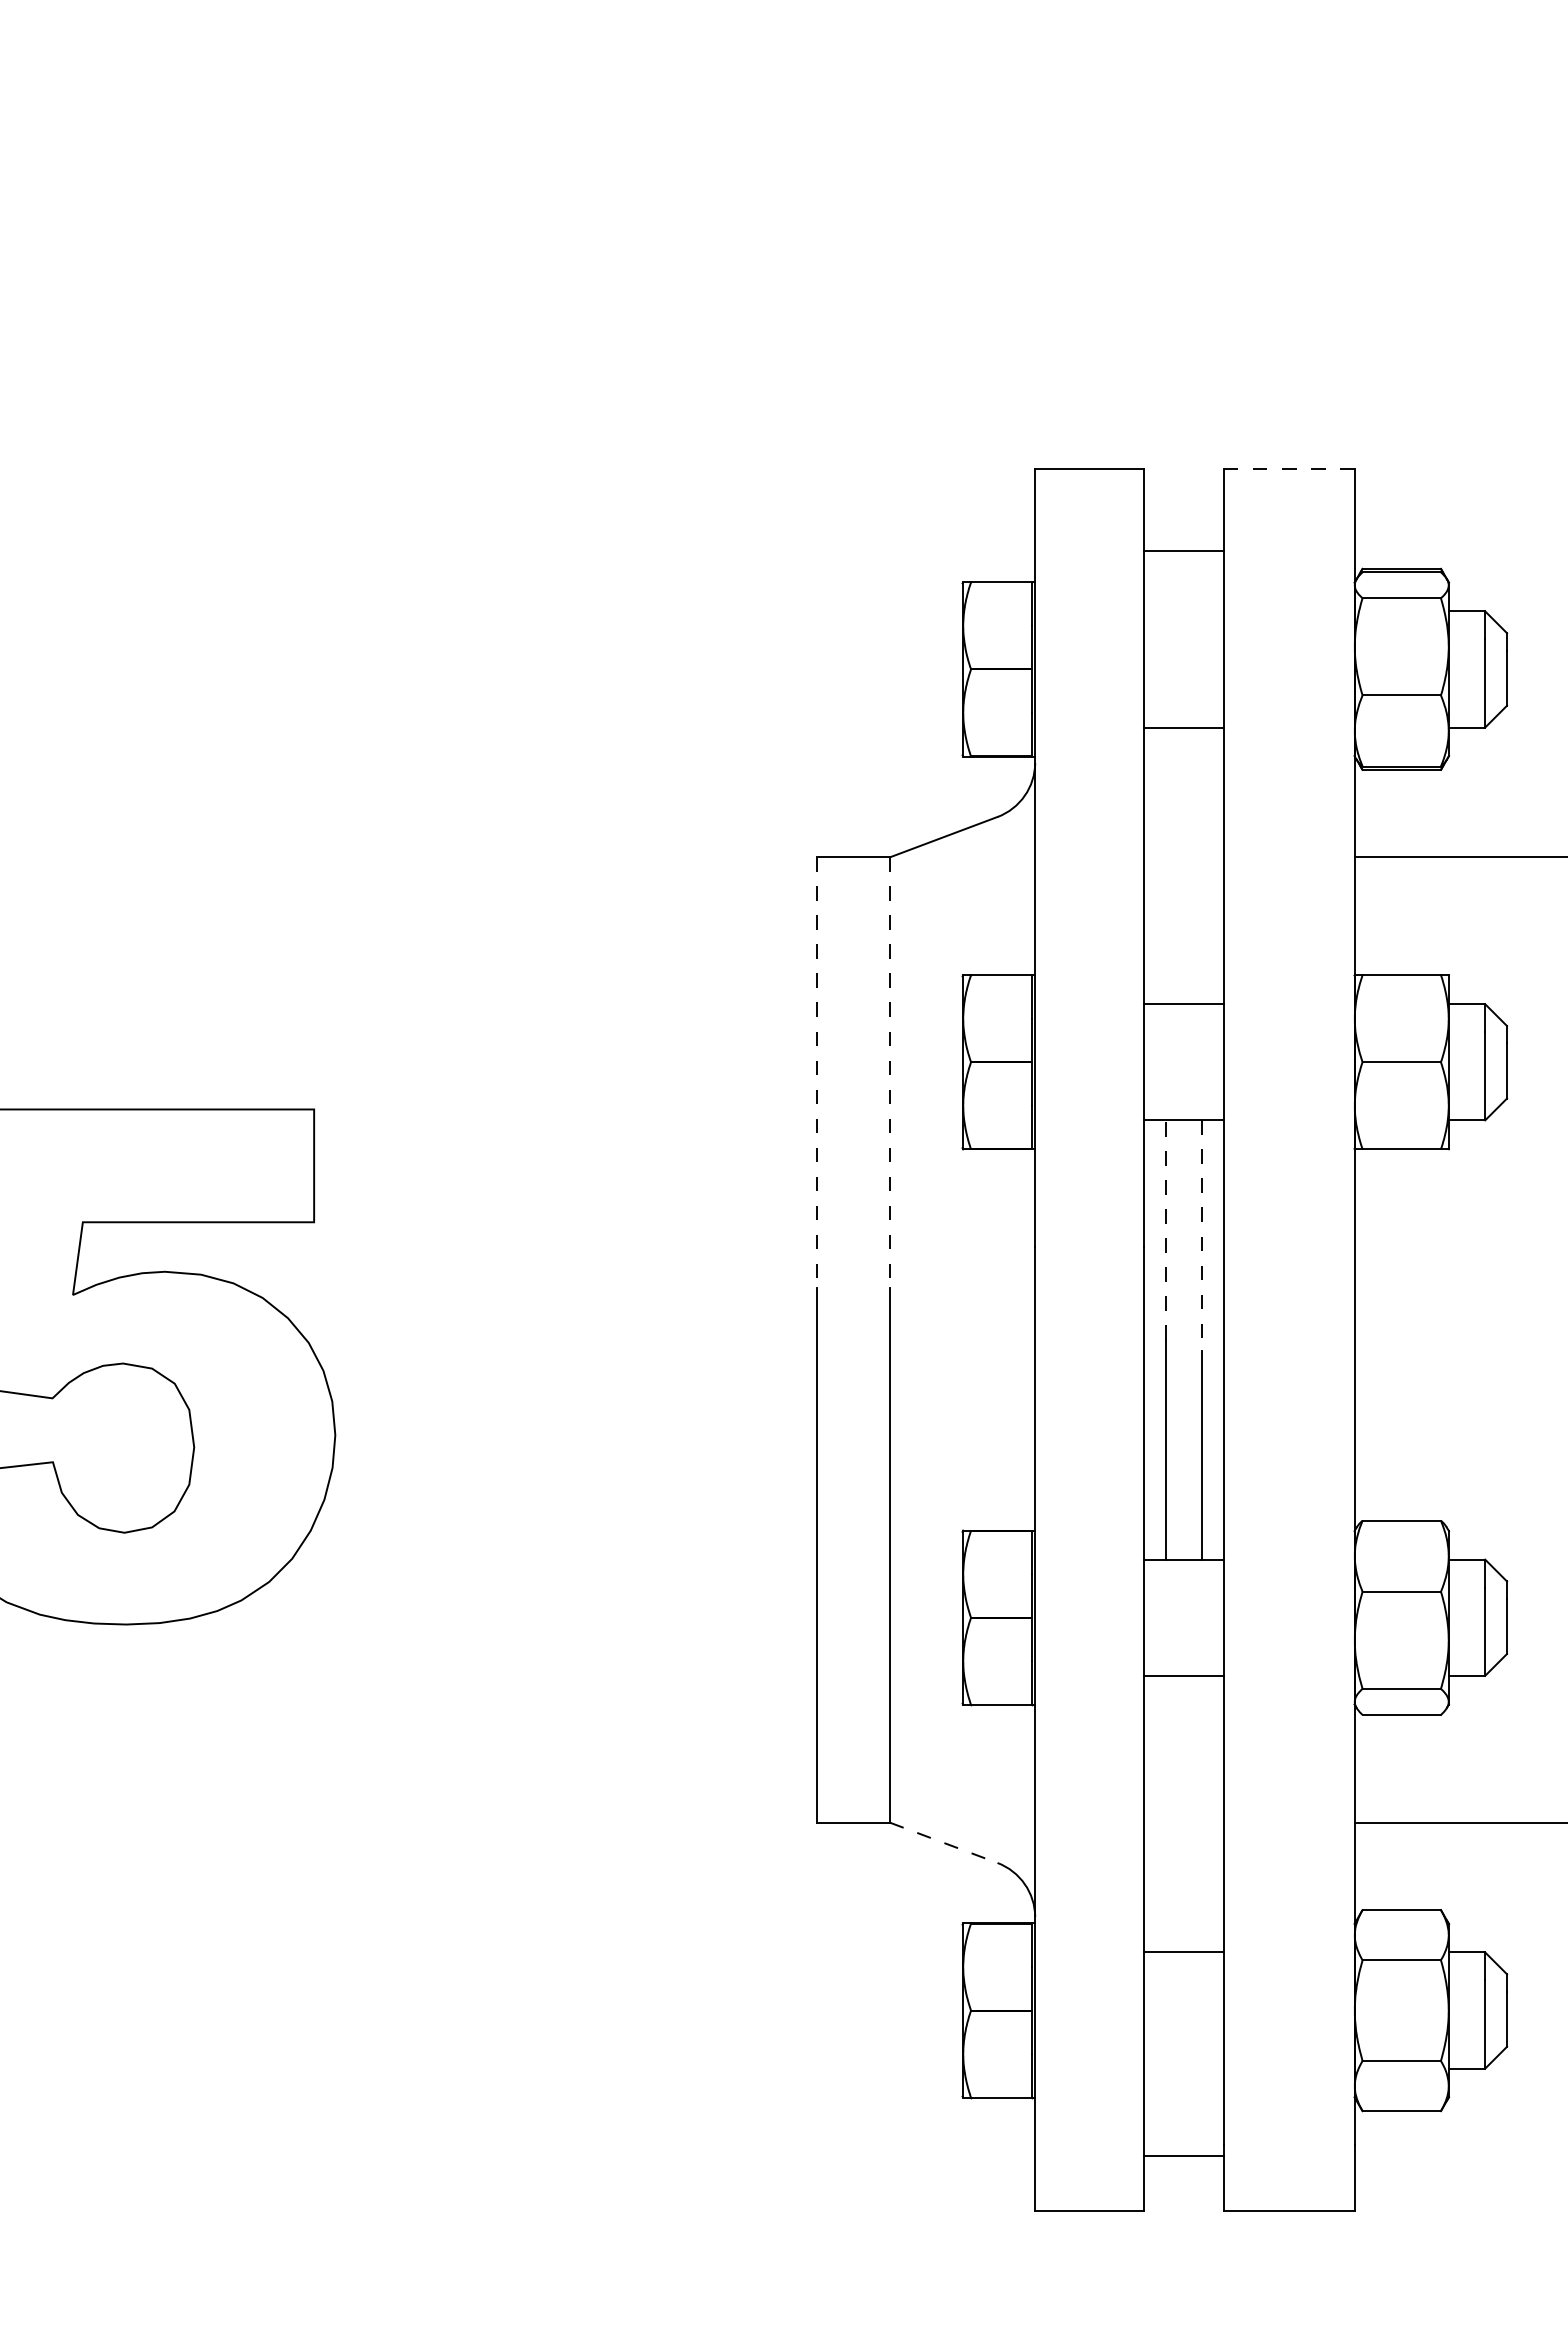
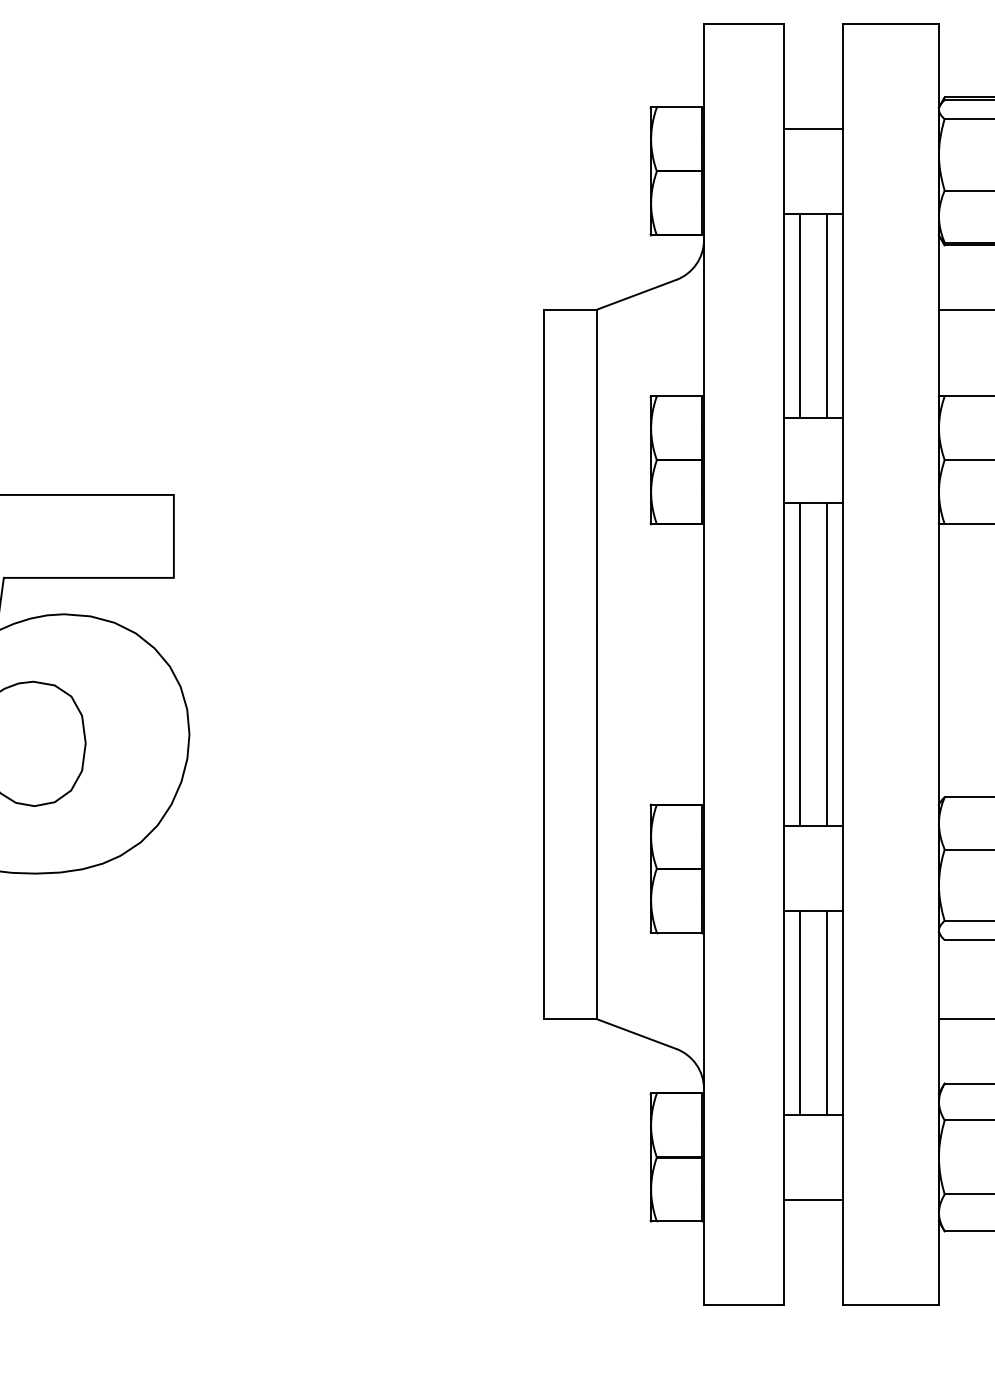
line: (1289, 468) -> (890, 23), dashed -> solid
line: (1183, 551) -> (813, 128), moved
line: (1165, 865) -> (799, 315), added
line: (1202, 865) -> (827, 315), added
line: (817, 1072) -> (543, 467), dashed -> solid
line: (890, 1072) -> (597, 467), dashed -> solid
line: (1165, 1230) -> (799, 583), dashed -> solid
line: (1202, 1236) -> (827, 588), dashed -> solid
line: (1165, 1813) -> (799, 1012), added
line: (1202, 1813) -> (827, 1012), added
line: (944, 1843) -> (637, 1034), dashed -> solid
line: (1183, 2155) -> (813, 1200), moved

